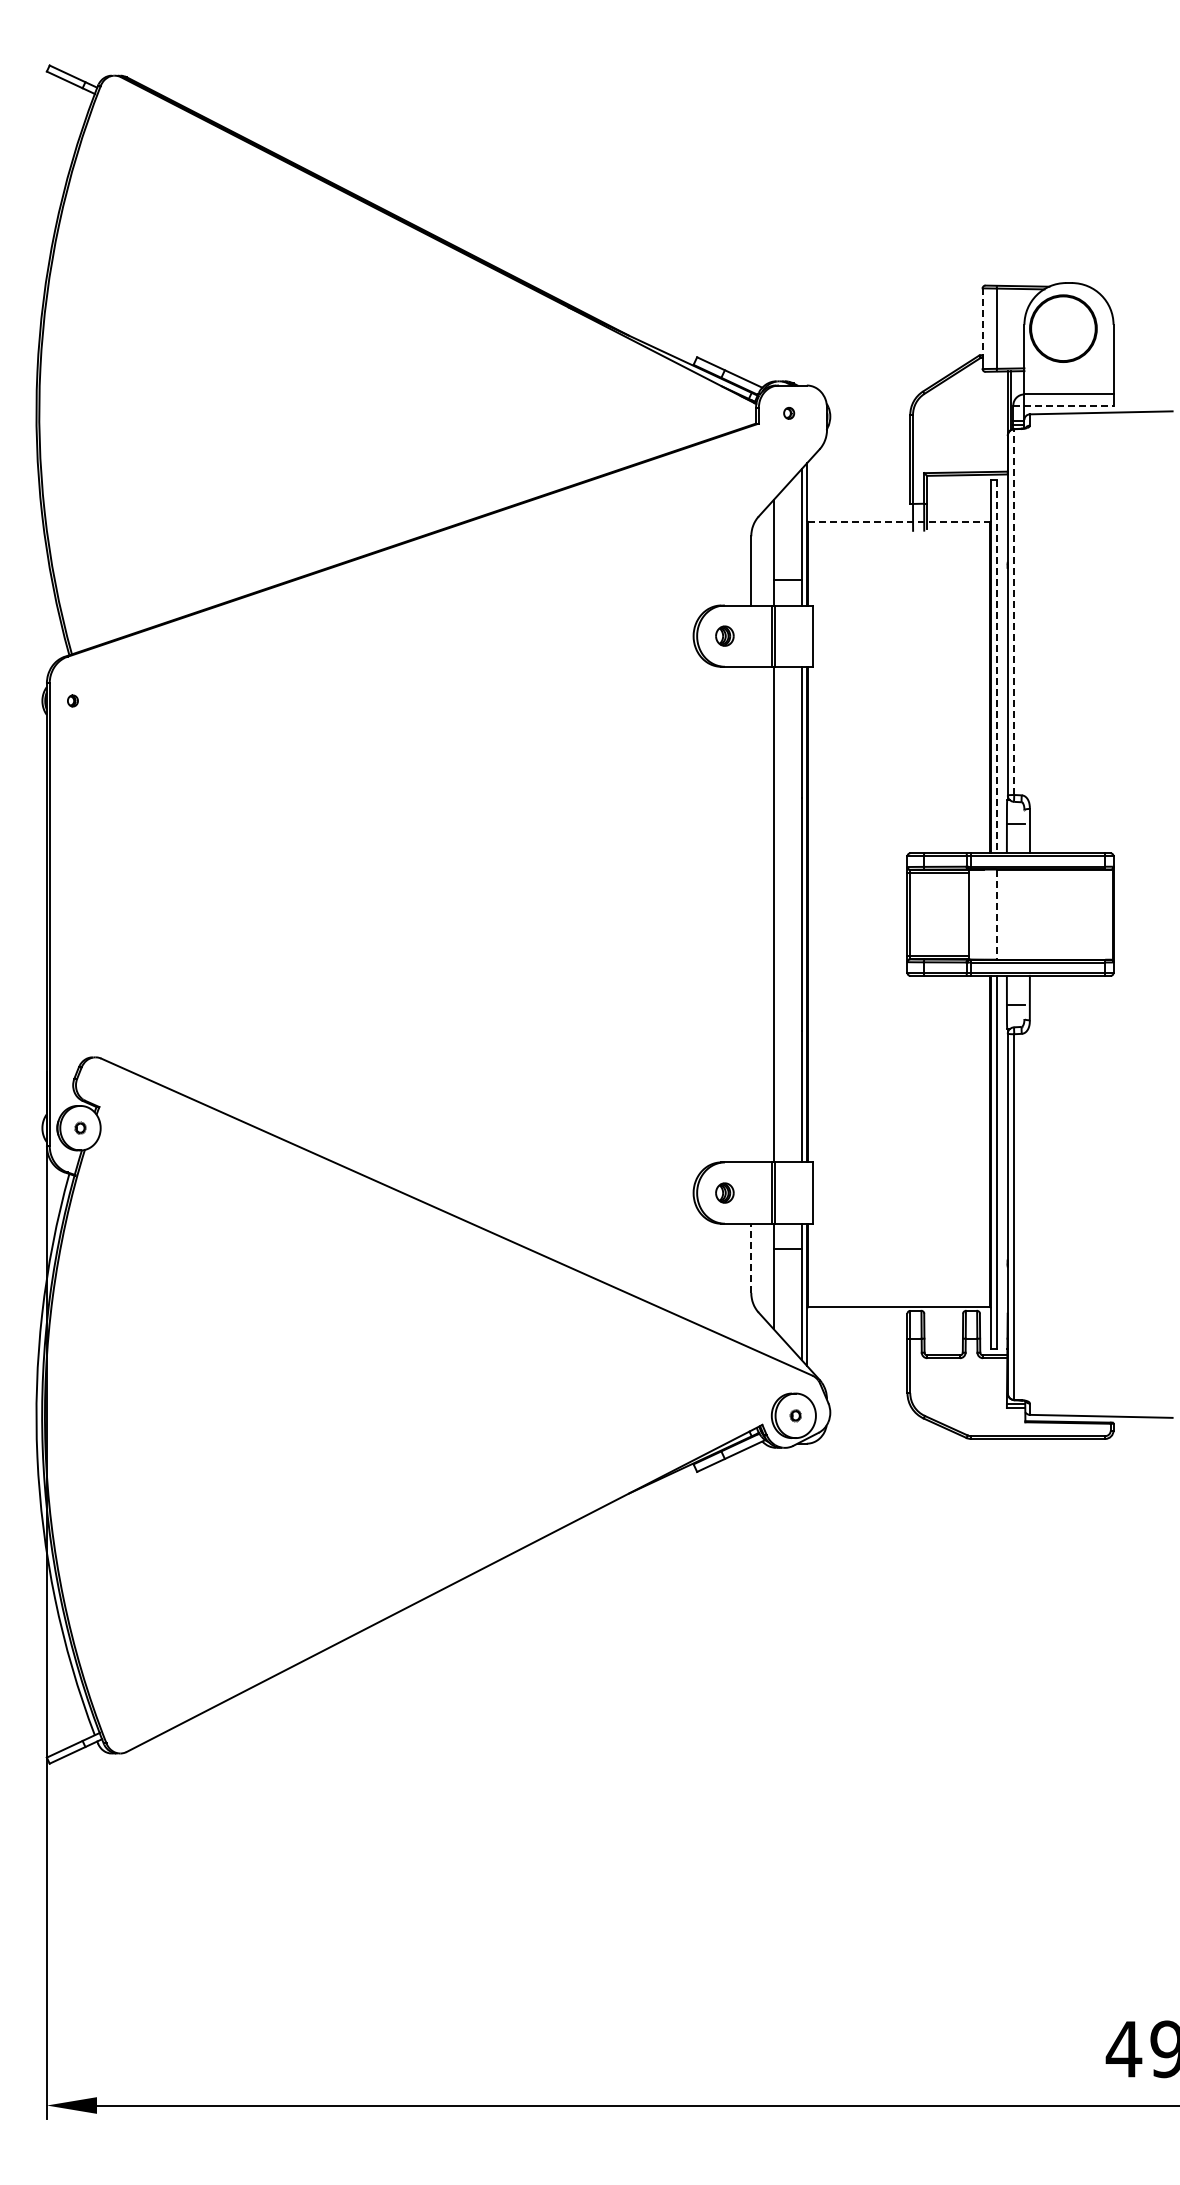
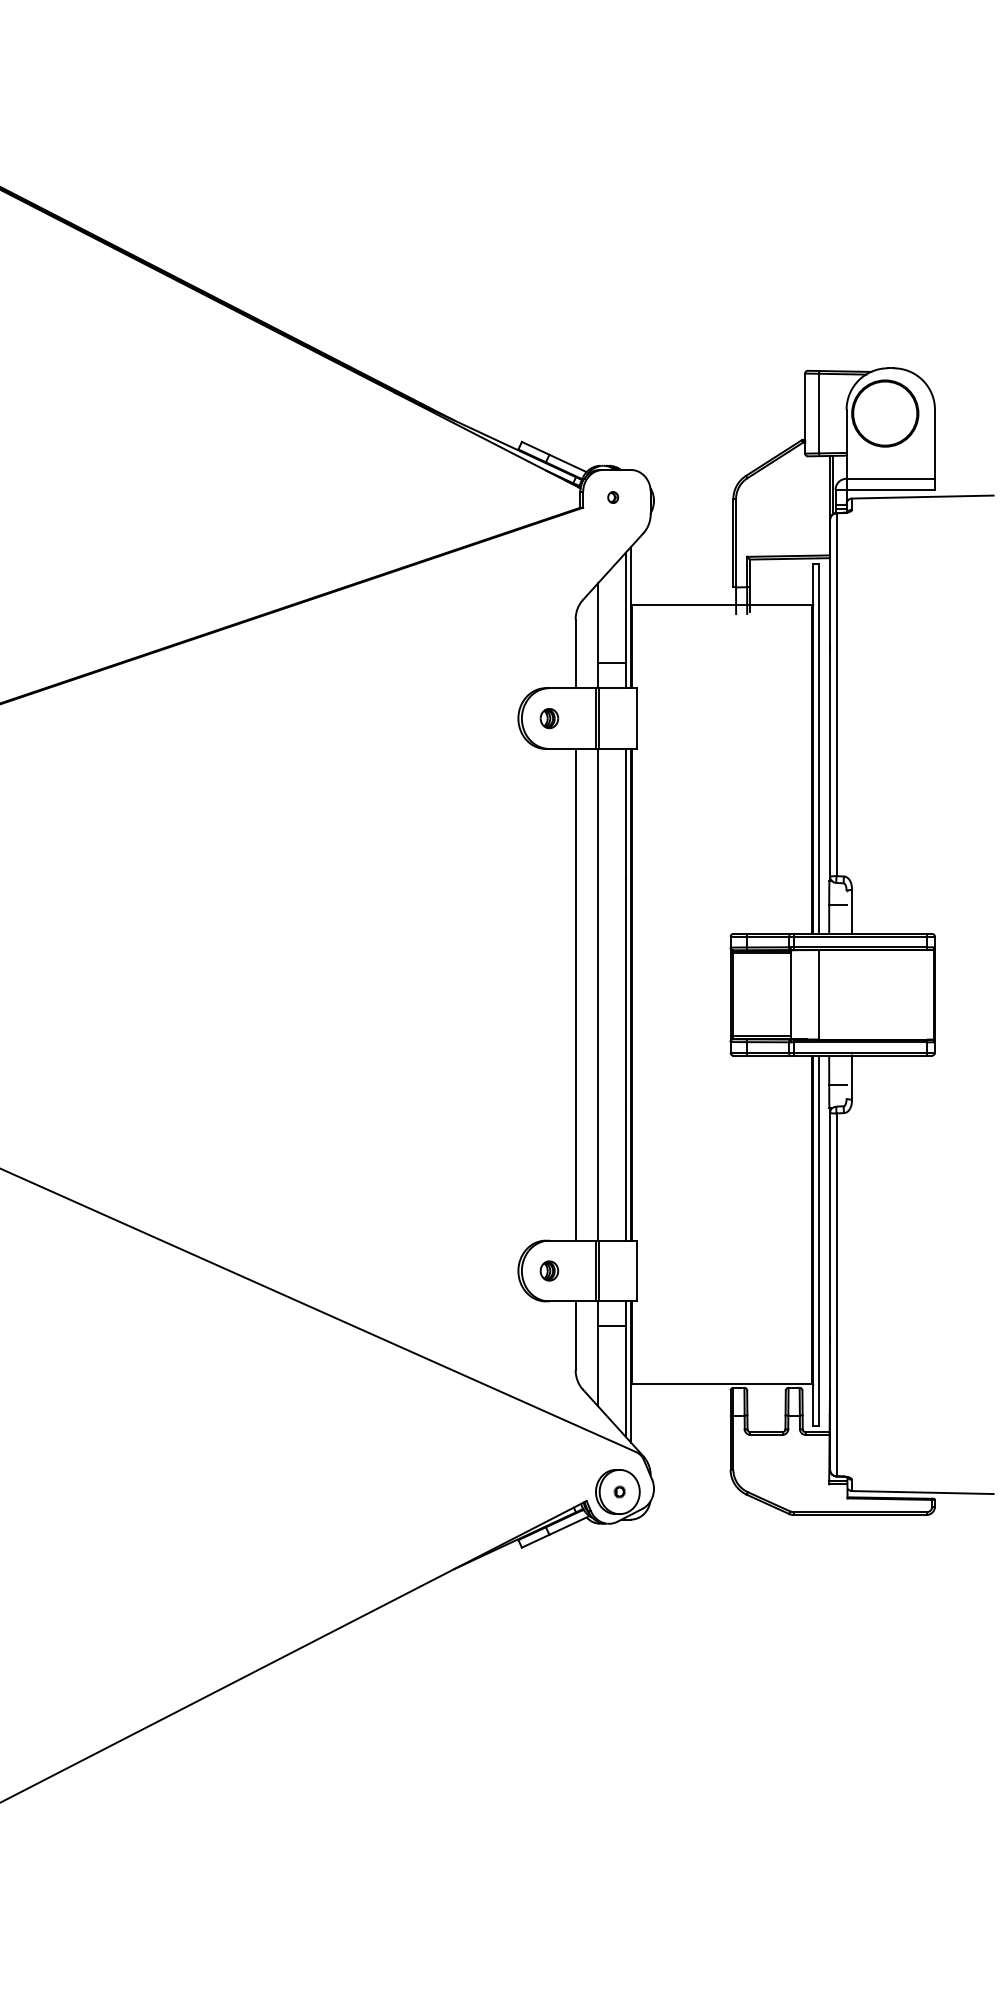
line: (982, 323) -> (804, 408), dashed -> solid
line: (1063, 405) -> (885, 489), dashed -> solid
line: (899, 521) -> (722, 604), dashed -> solid
line: (1014, 612) -> (836, 695), dashed -> solid
line: (996, 666) -> (818, 748), dashed -> solid
line: (751, 914) -> (575, 994), added
line: (996, 915) -> (818, 995), dashed -> solid
line: (751, 1258) -> (575, 1335), dashed -> solid

